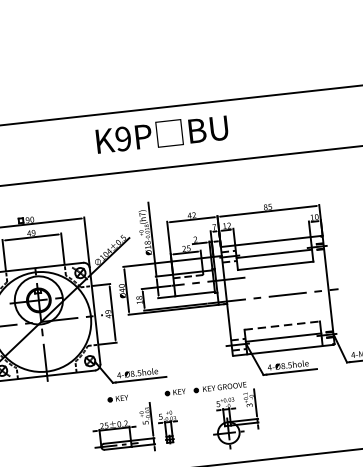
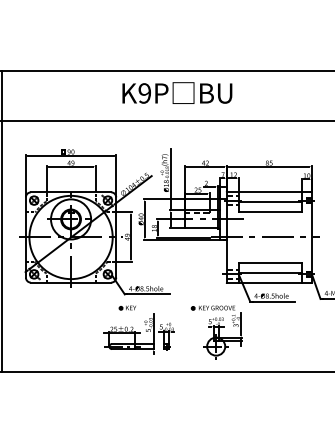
text: (162, 133) -> (177, 92), moved
line: (282, 325) -> (270, 262), dashed -> solid
part: (173, 391) -> (174, 307), removed

